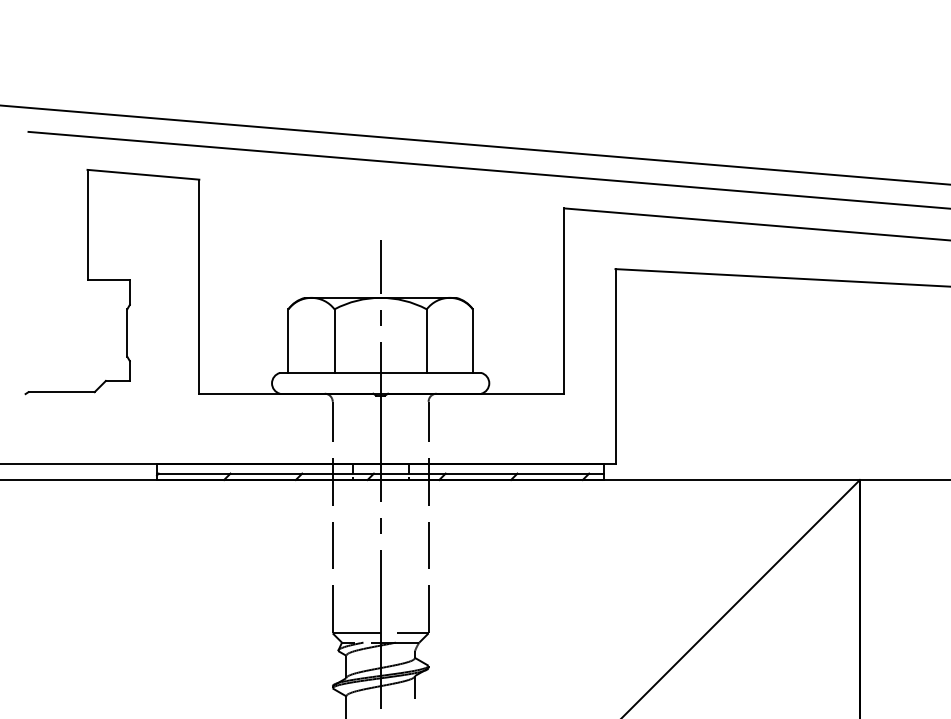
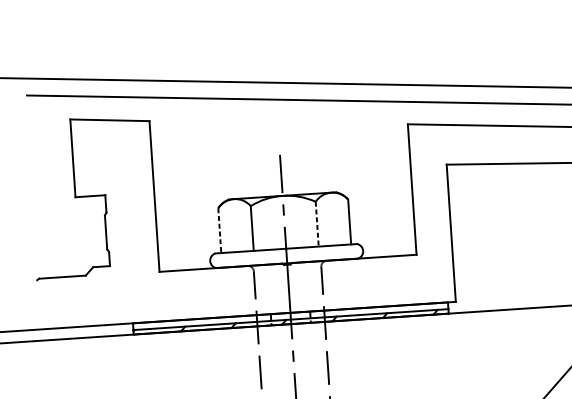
line: (288, 341) -> (219, 230), solid -> dashed
line: (426, 341) -> (317, 224), solid -> dashed

